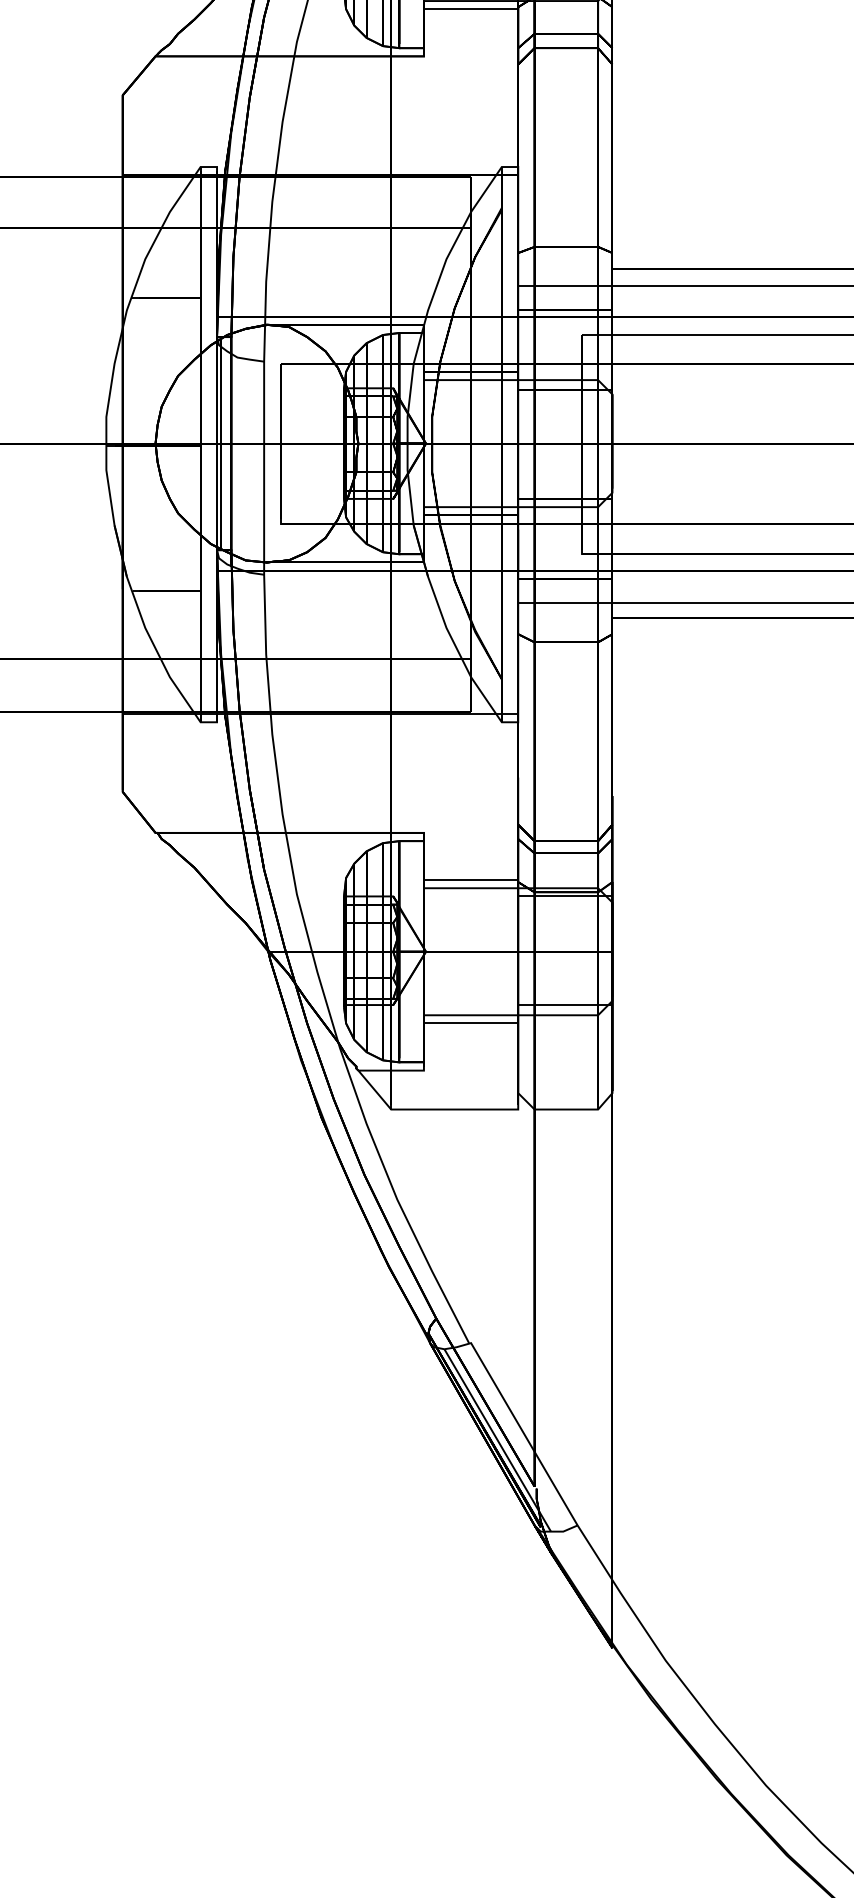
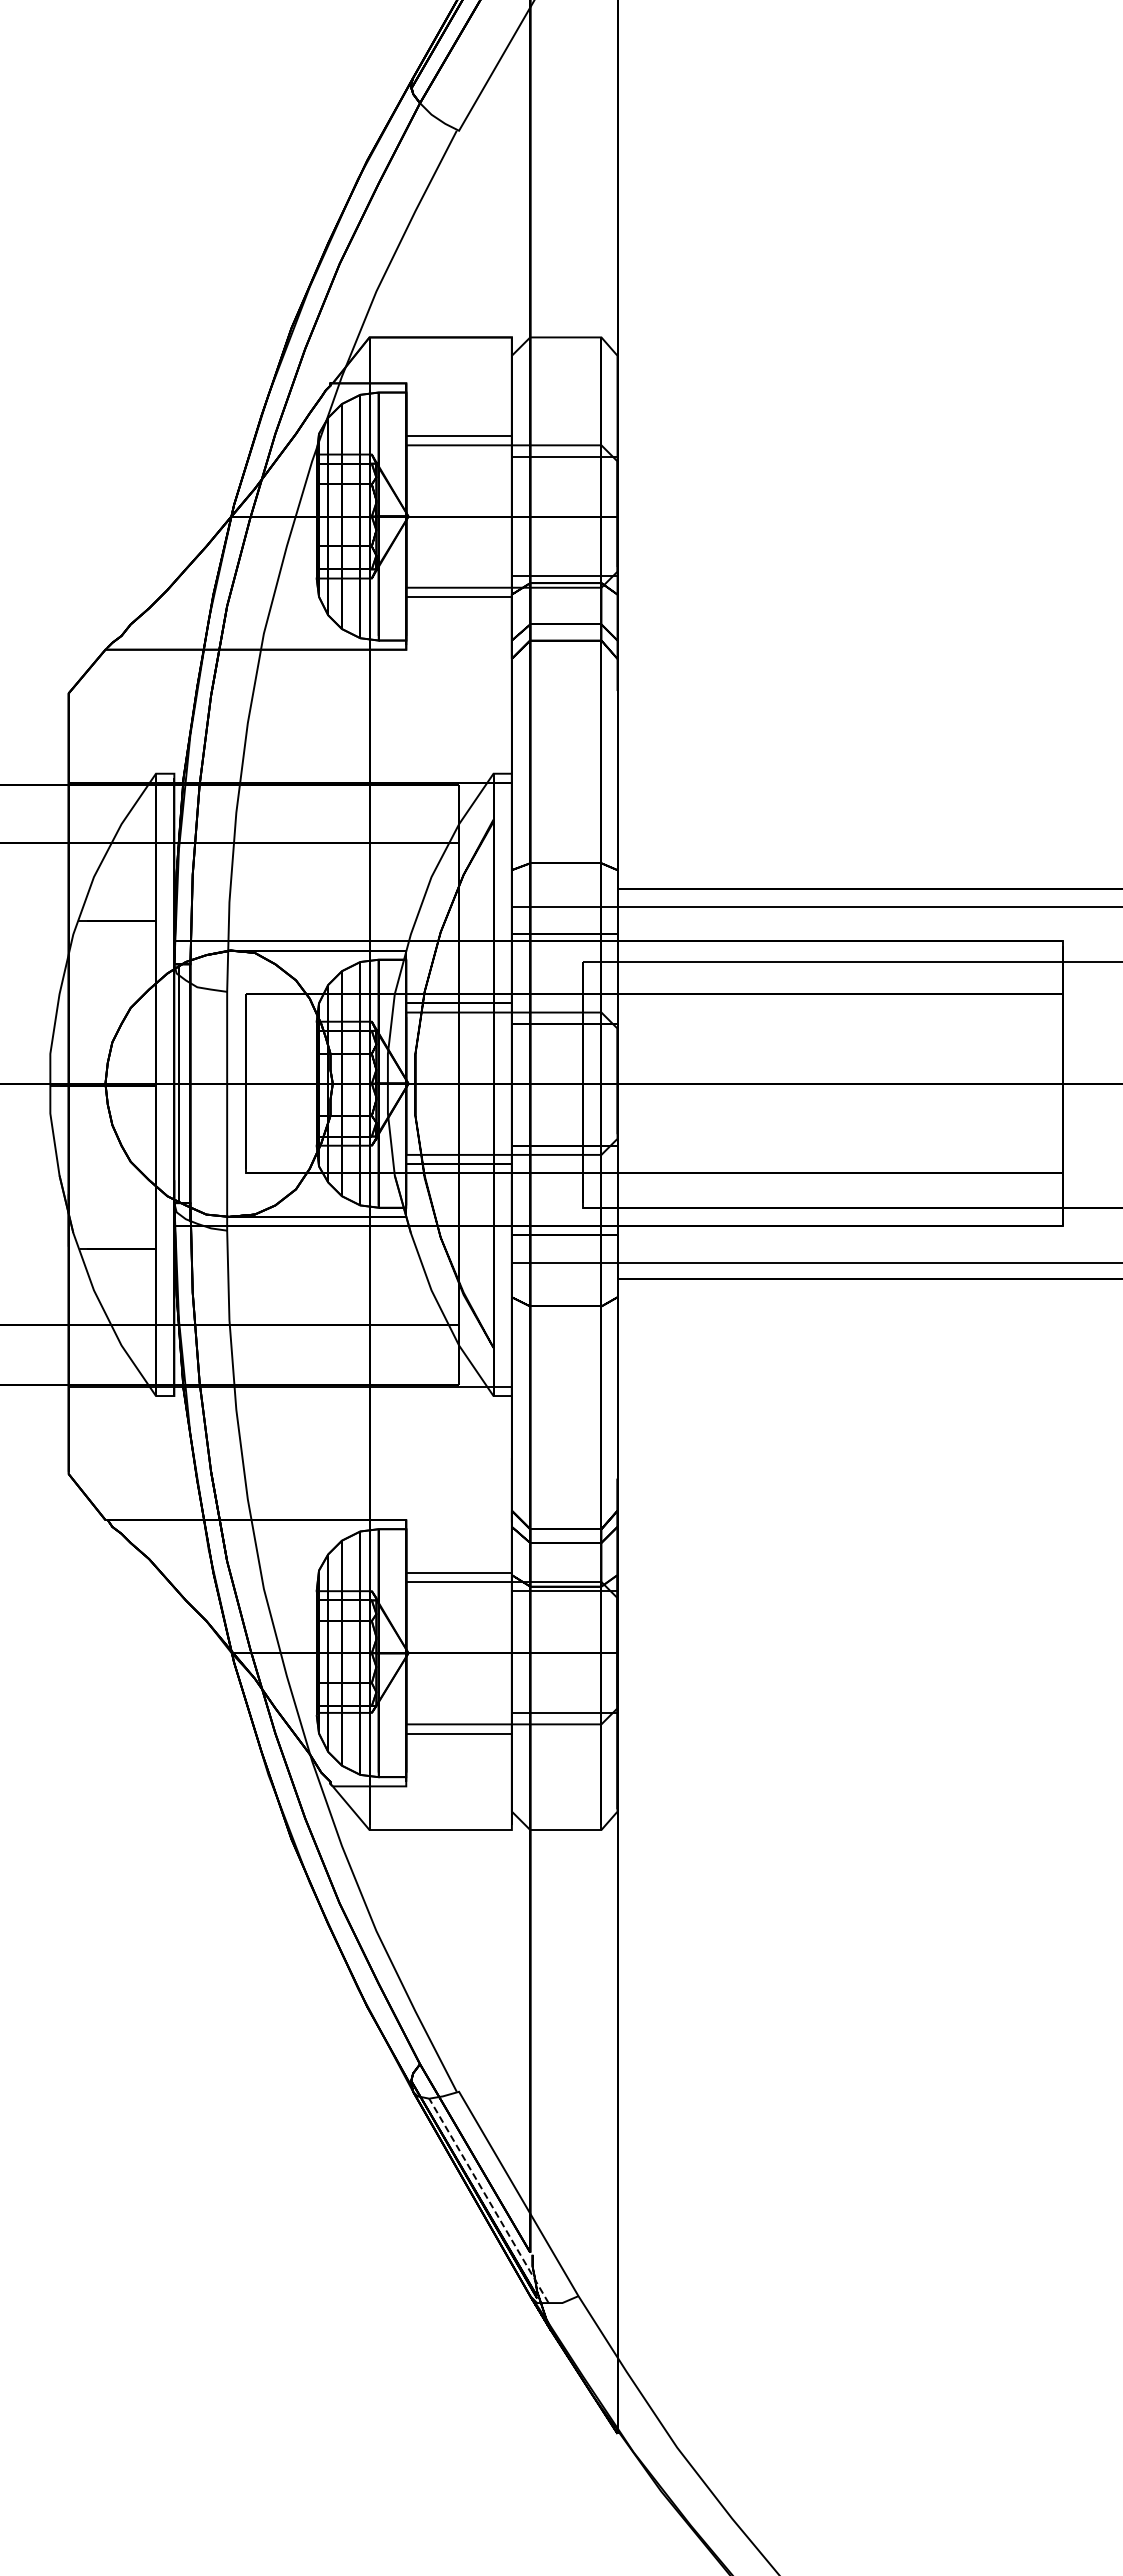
line: (497, 1440) -> (488, 2200), solid -> dashed

